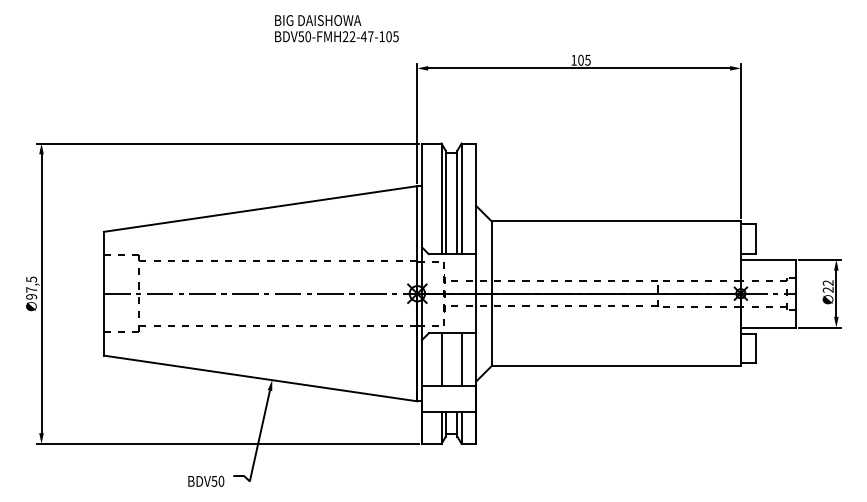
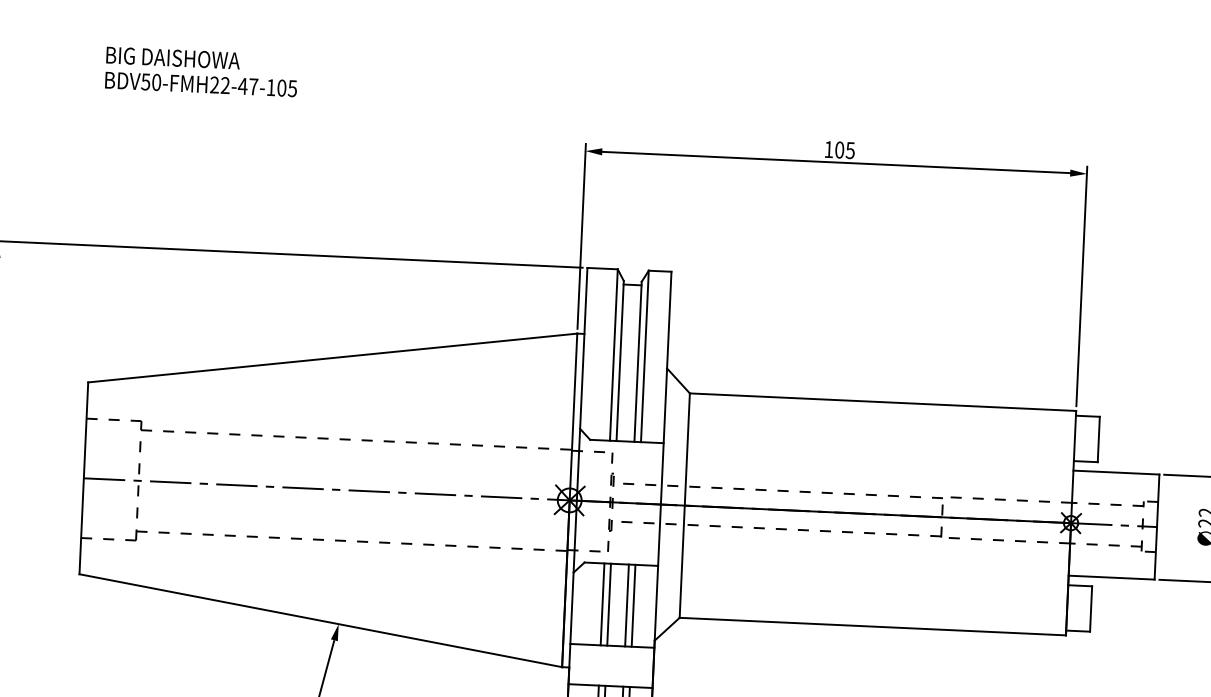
text: (336, 28) -> (201, 71), moved
line: (445, 359) -> (608, 604), added
line: (457, 359) -> (627, 605), added

